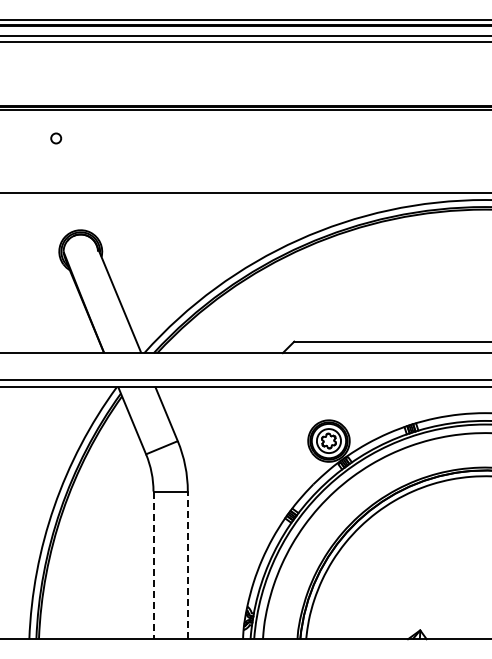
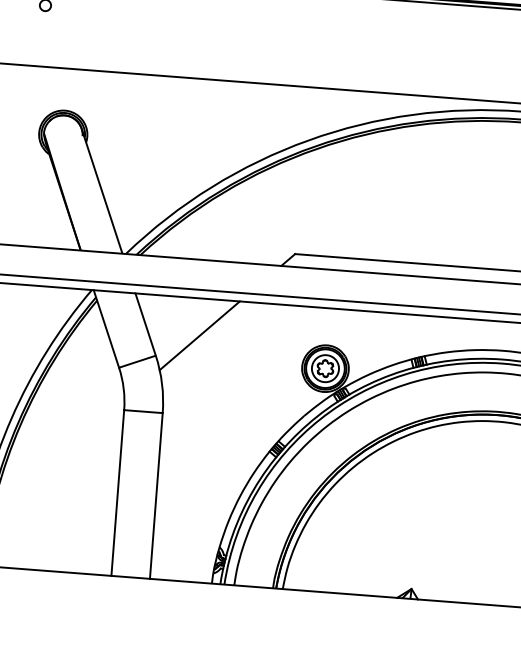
line: (215, 420) -> (199, 335), added
line: (153, 565) -> (117, 493), dashed -> solid
line: (187, 565) -> (155, 496), dashed -> solid

